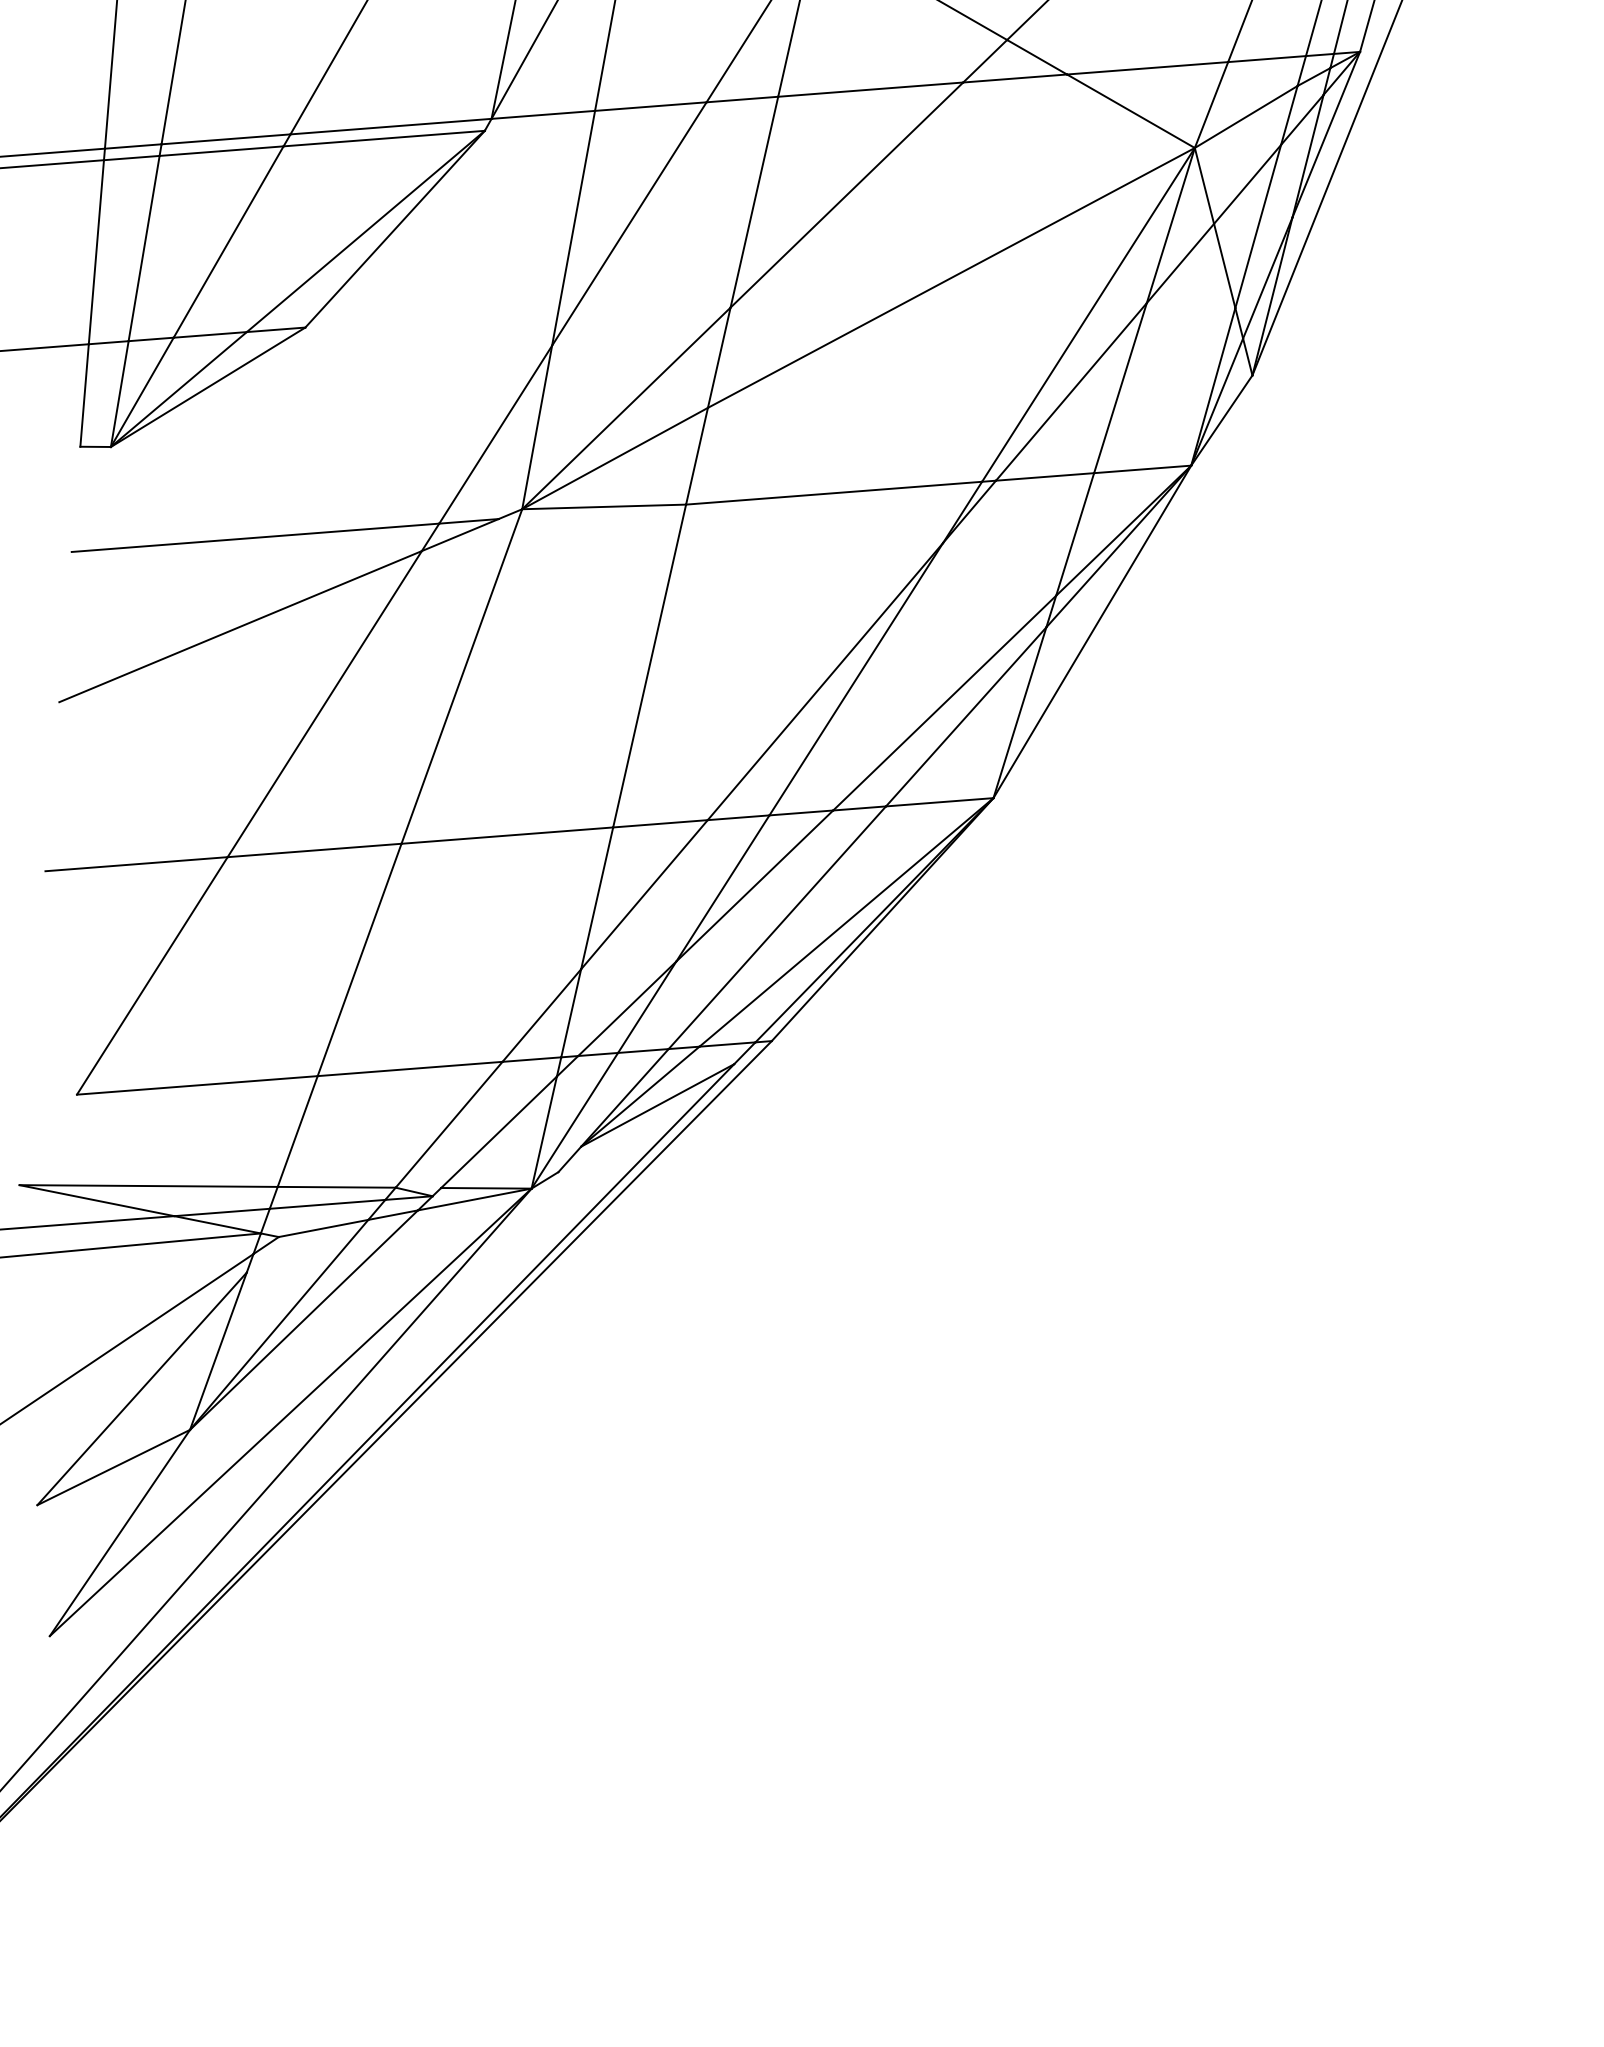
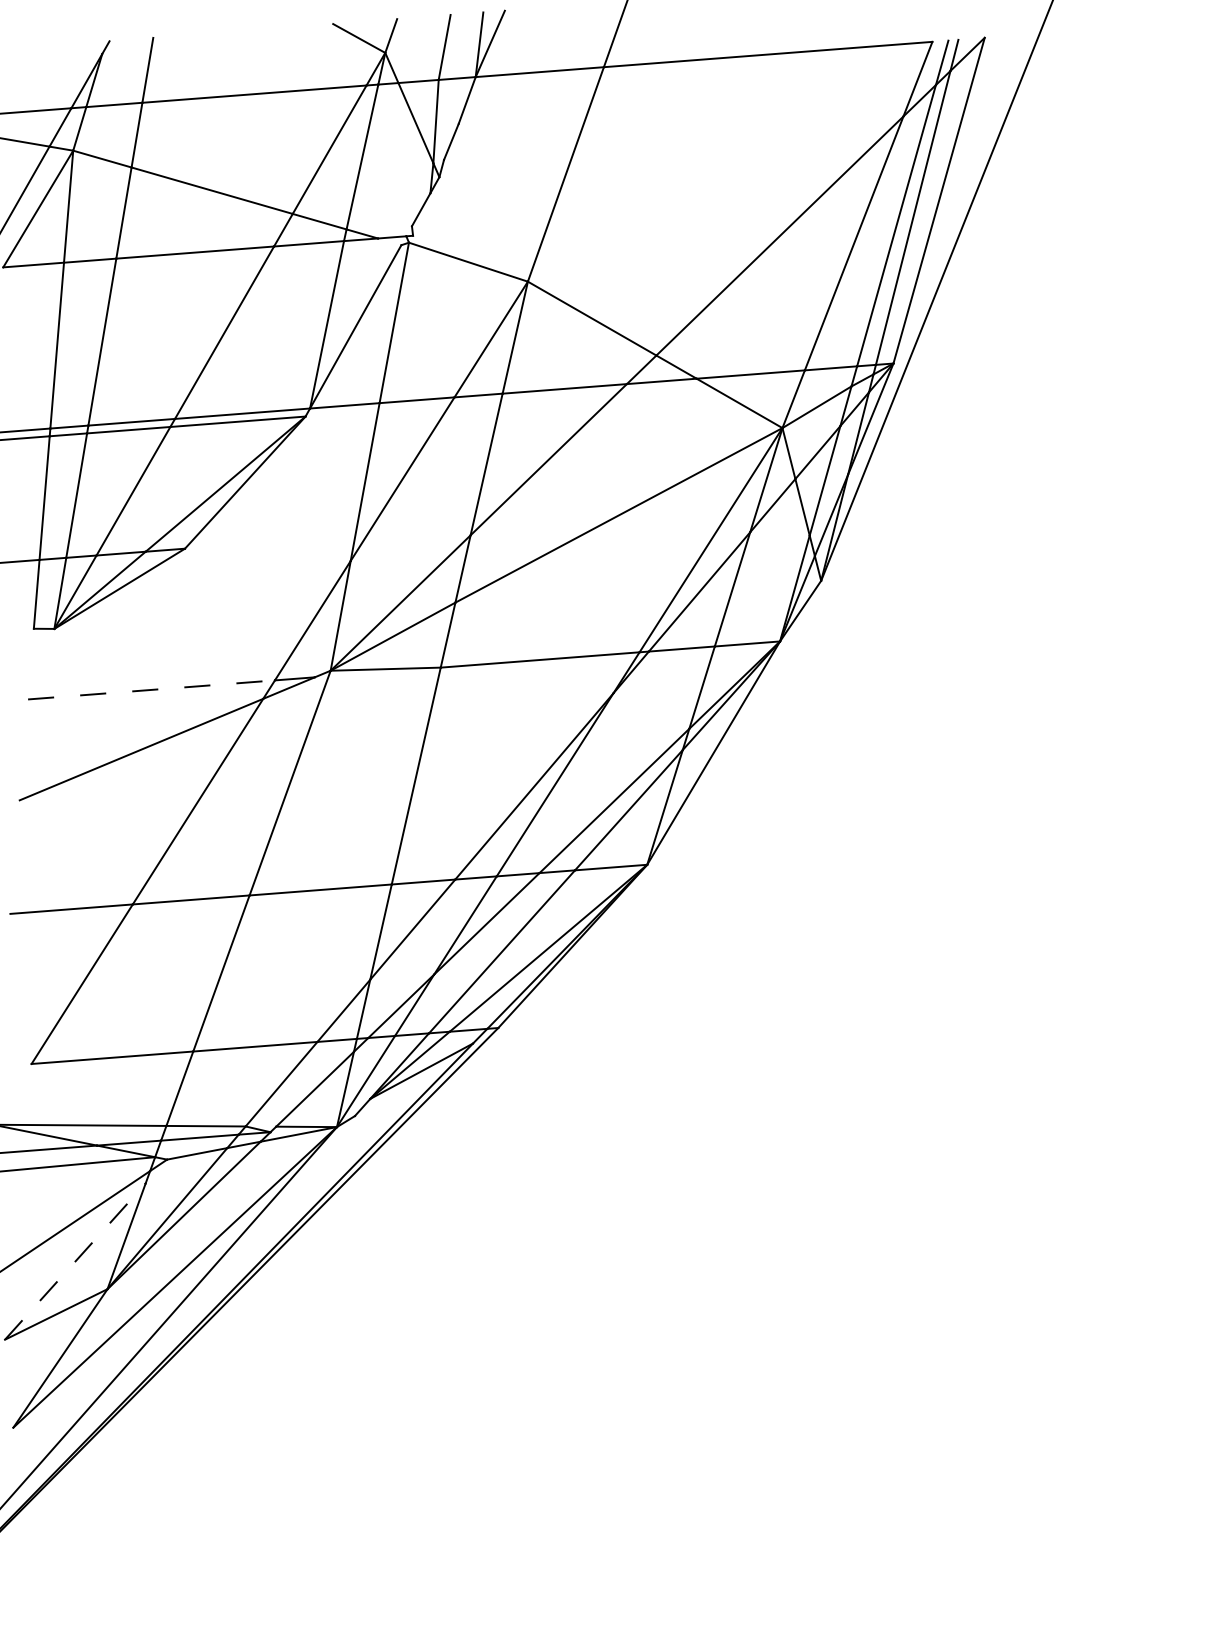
line: (255, 537) -> (151, 689), solid -> dashed
line: (142, 1388) -> (75, 1261), solid -> dashed

